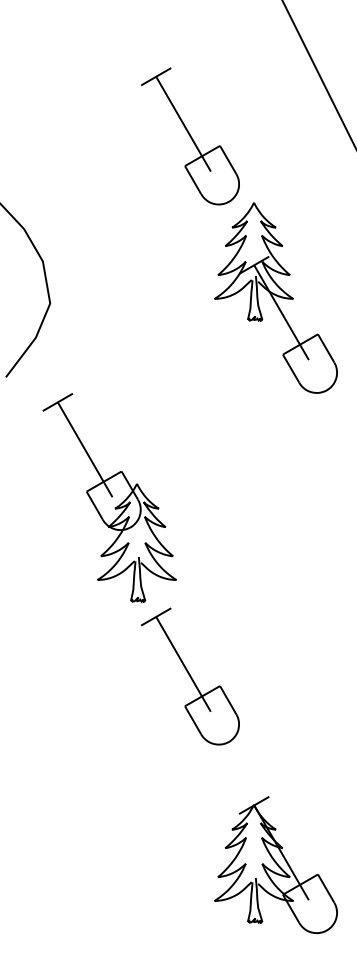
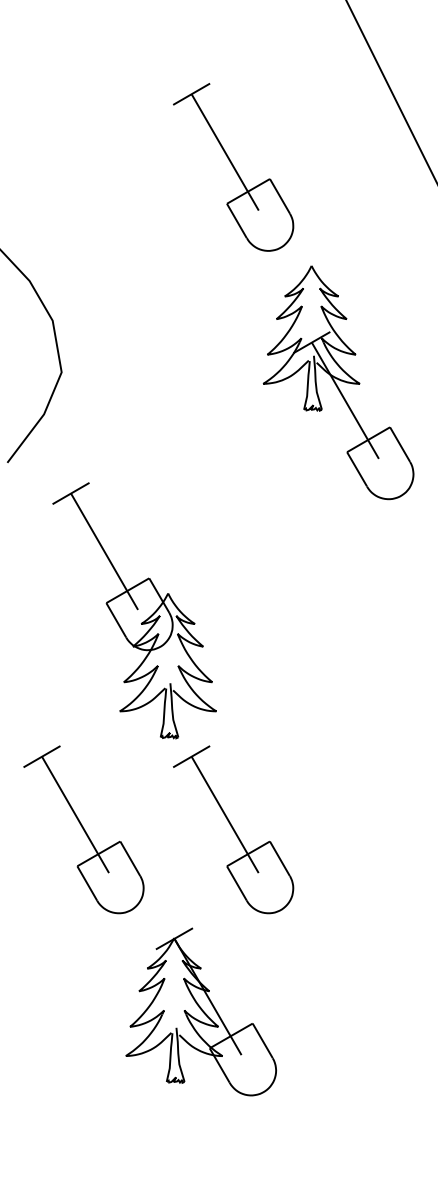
part: (275, 297) -> (337, 382), moved
part: (68, 676) -> (84, 829), added
part: (275, 864) -> (200, 1011), moved

